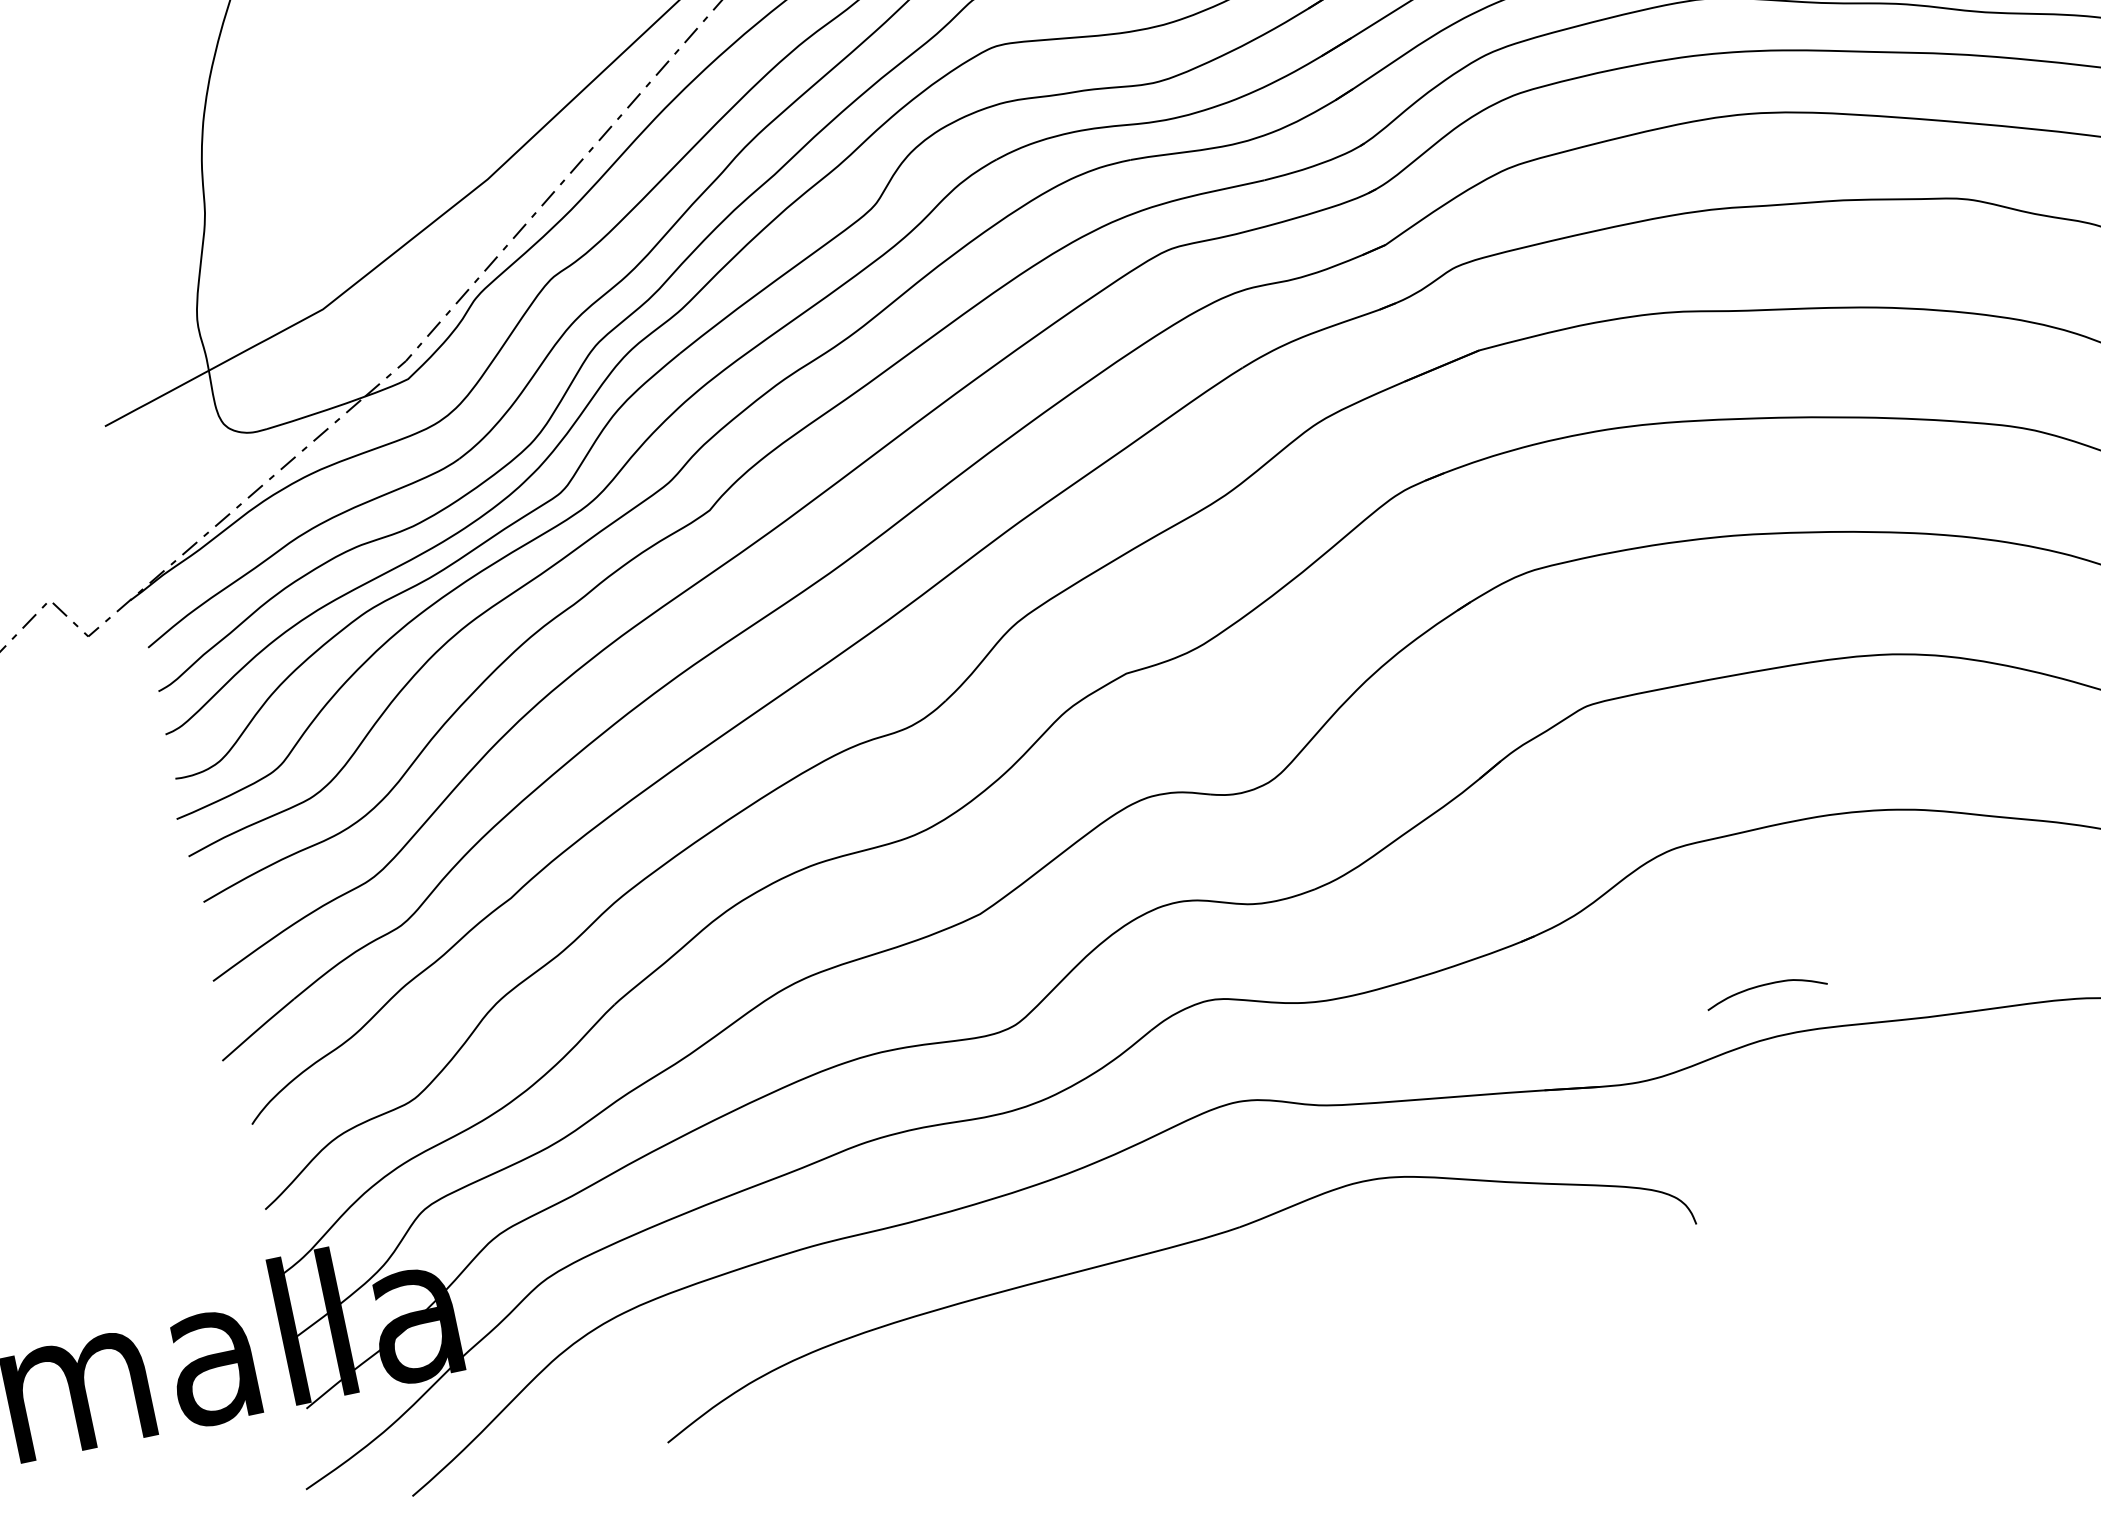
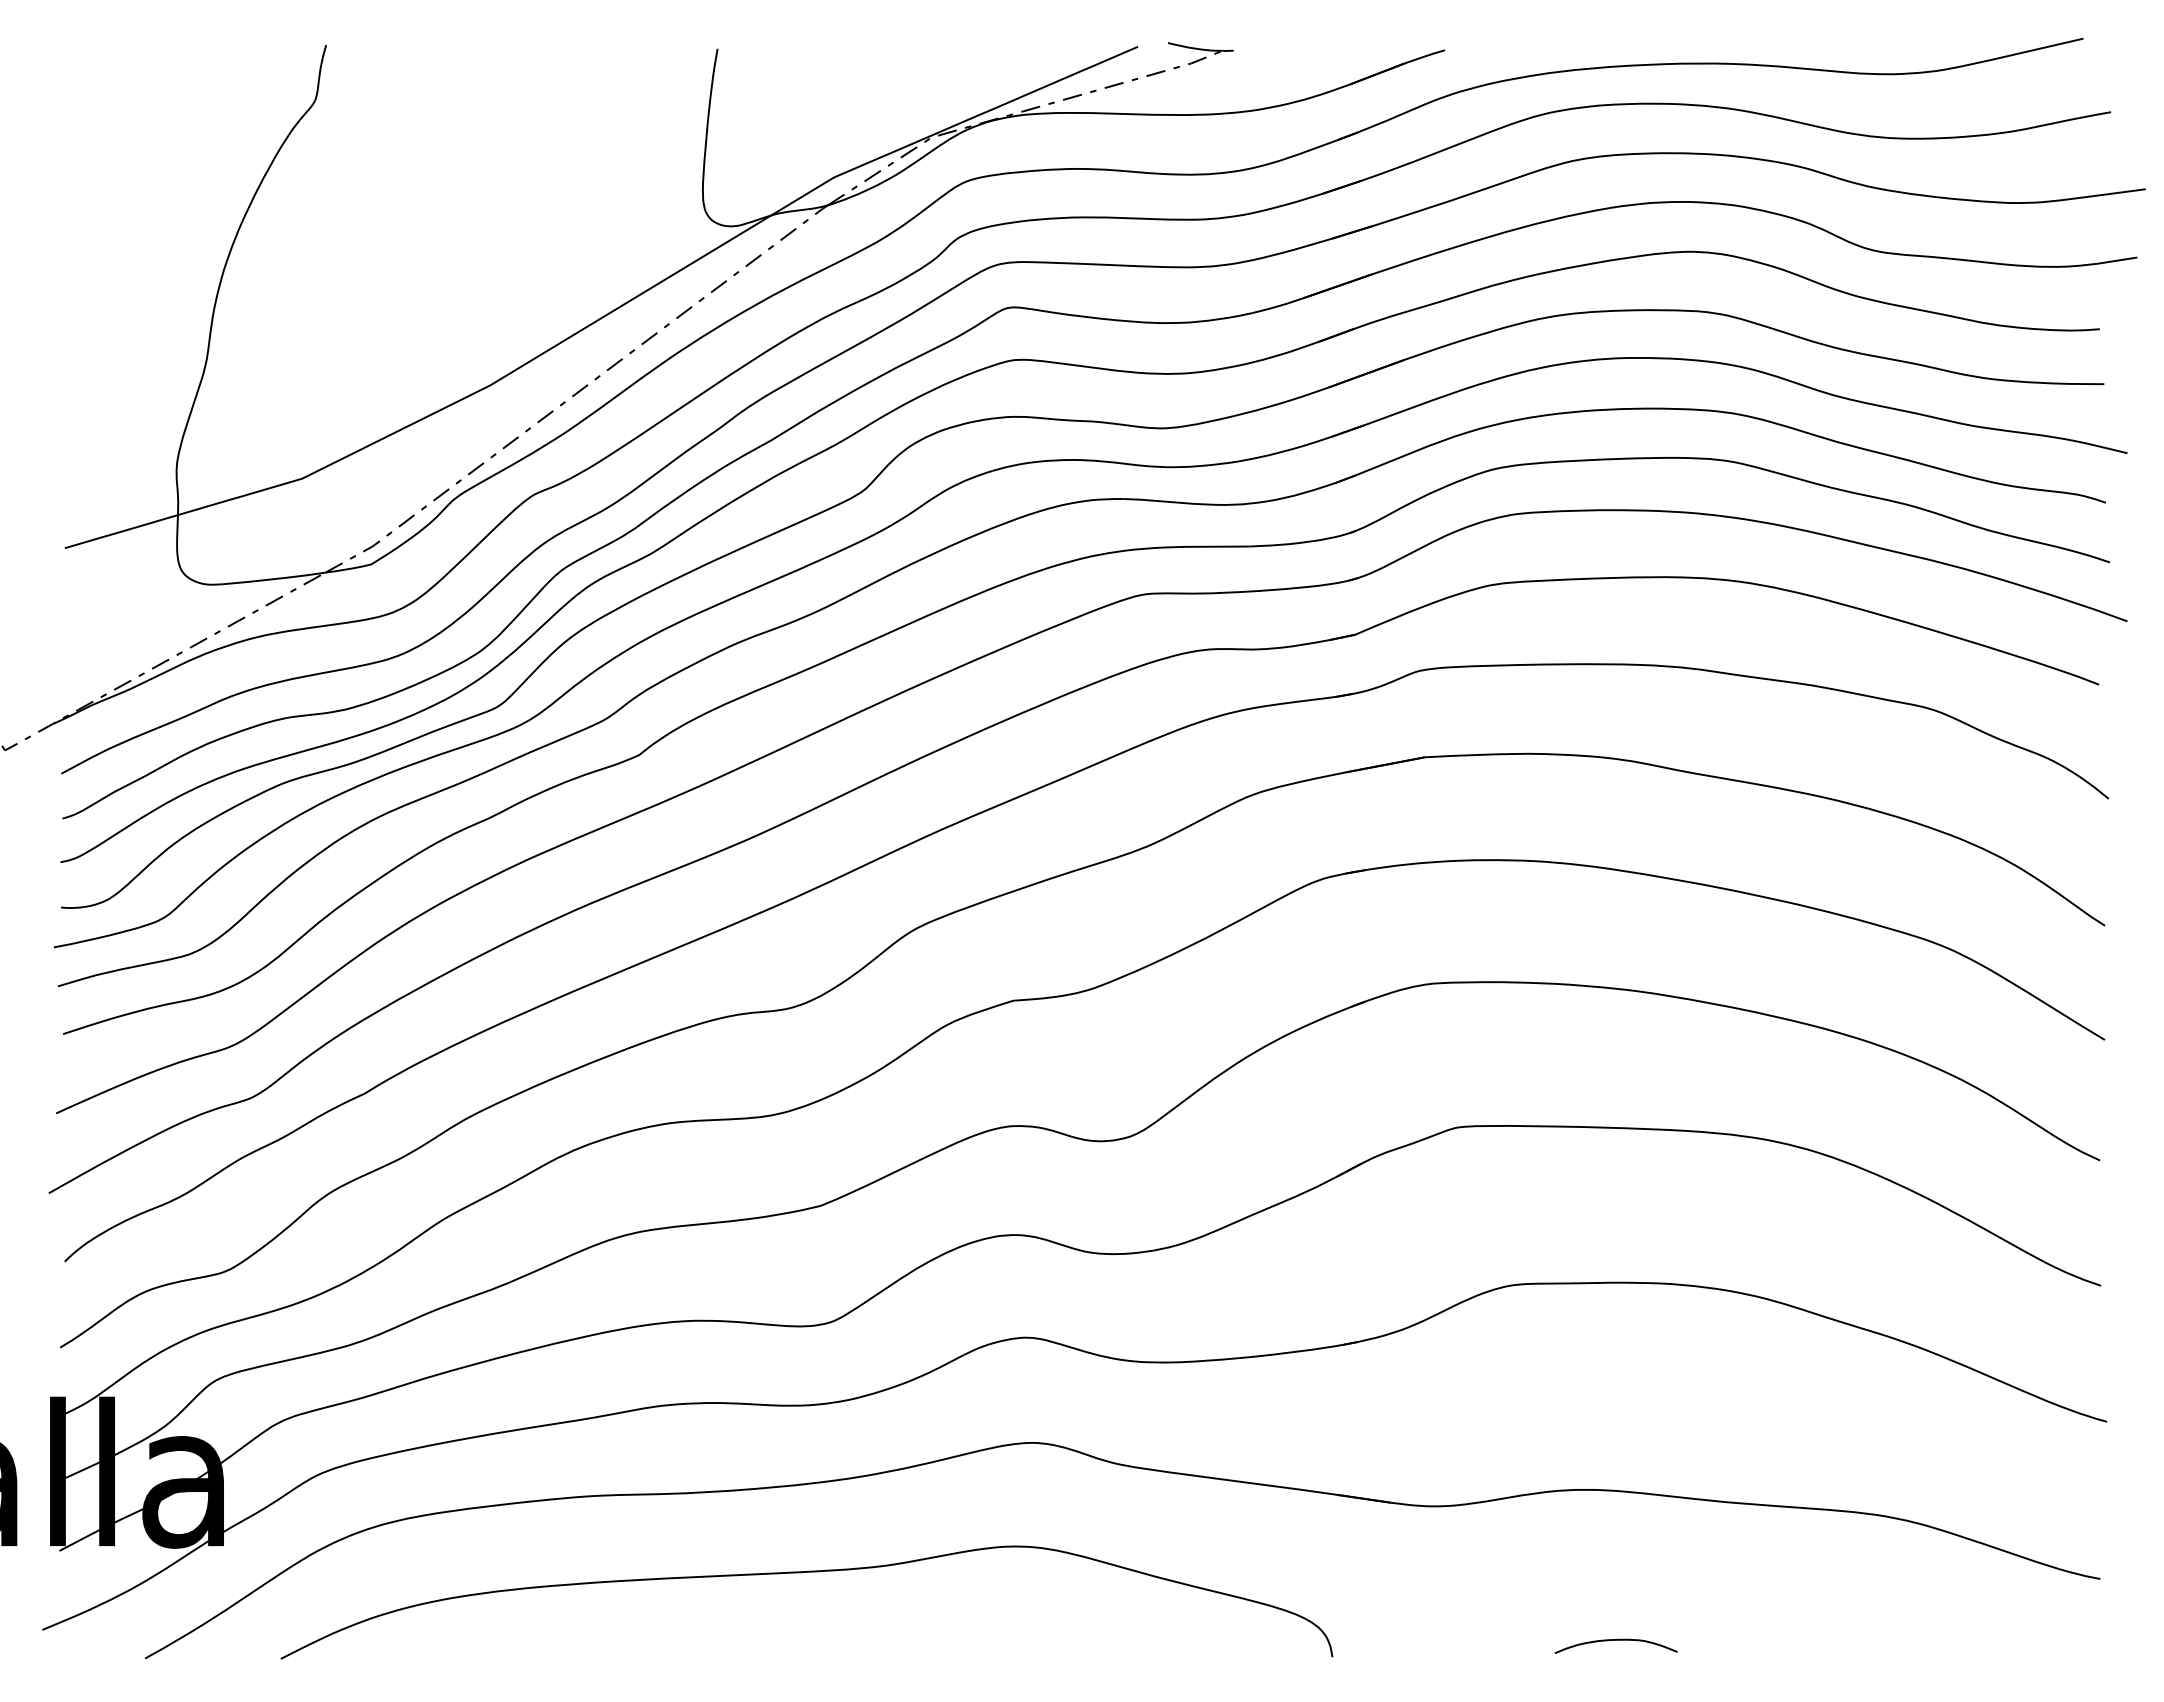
curve: (1764, 985) -> (1615, 1640), moved
part: (1158, 1252) -> (800, 1573), moved

